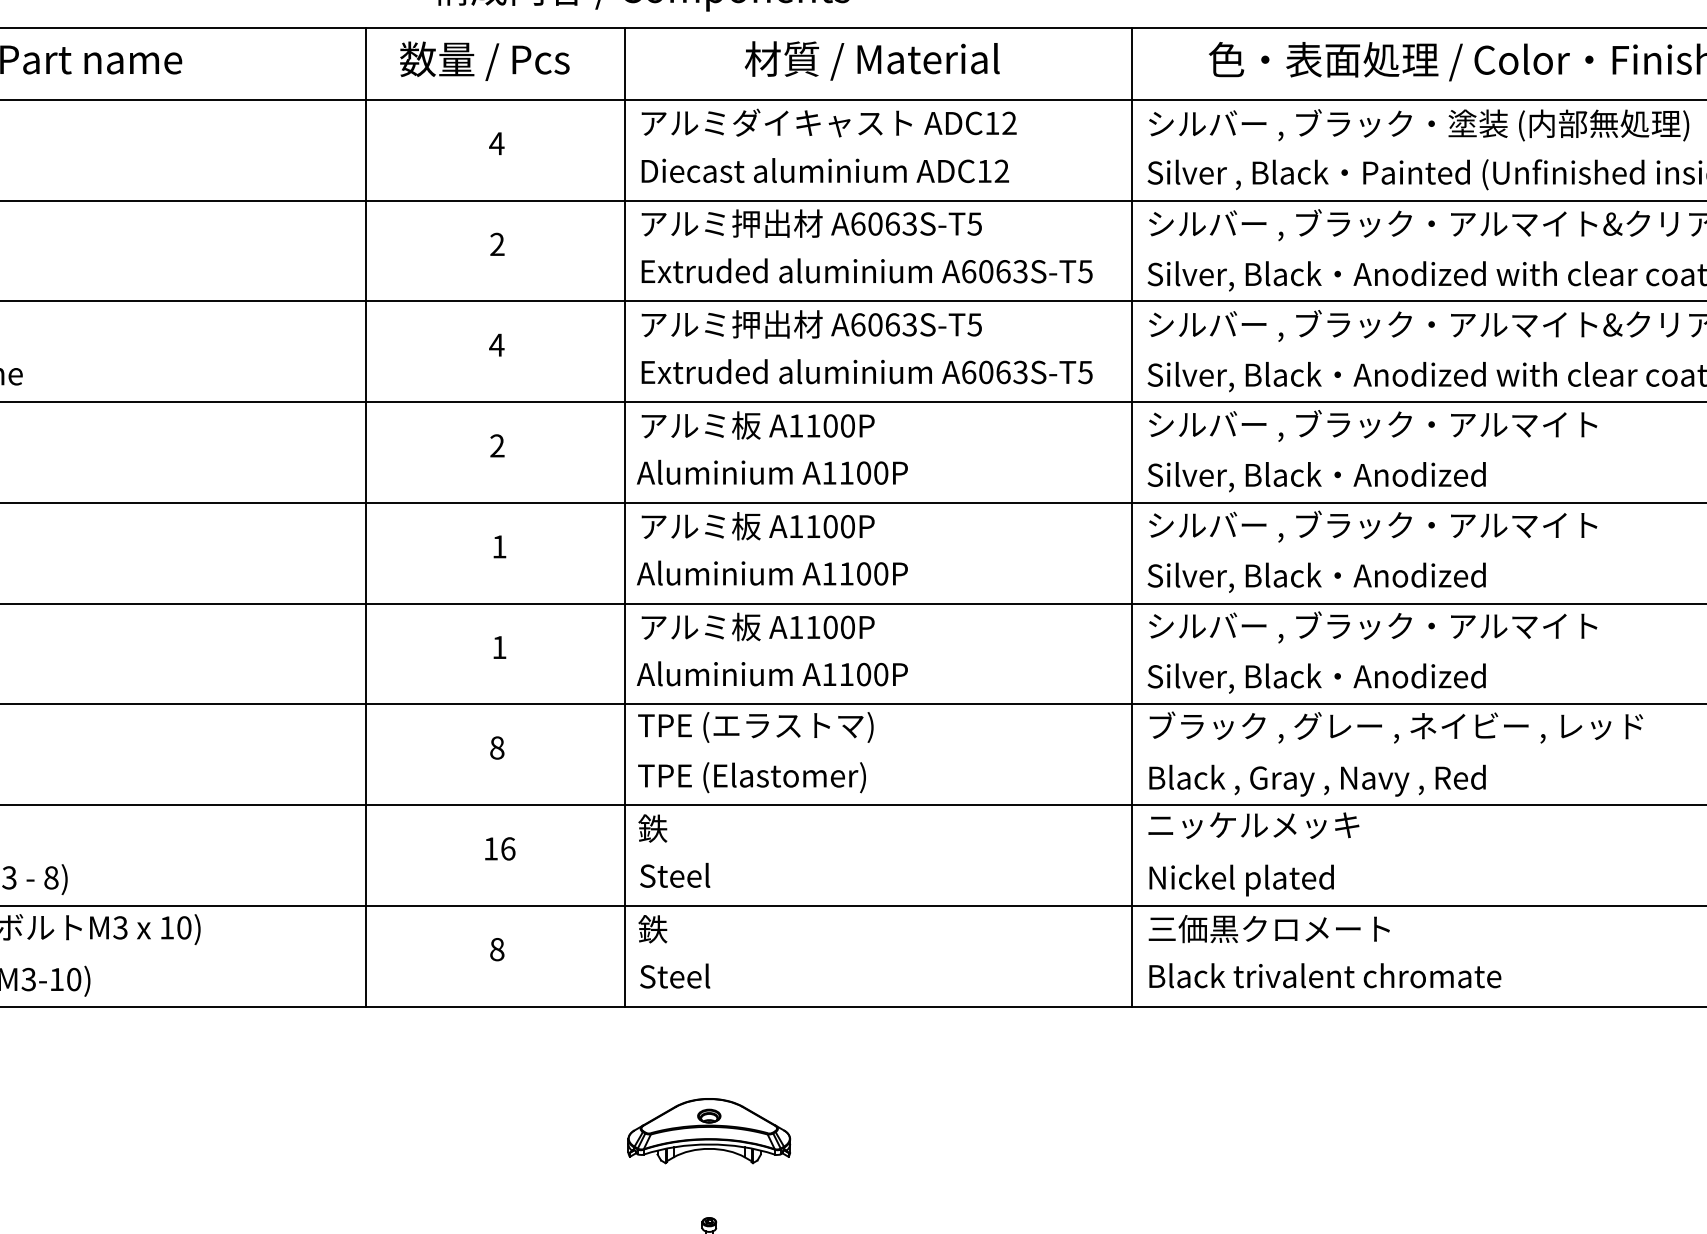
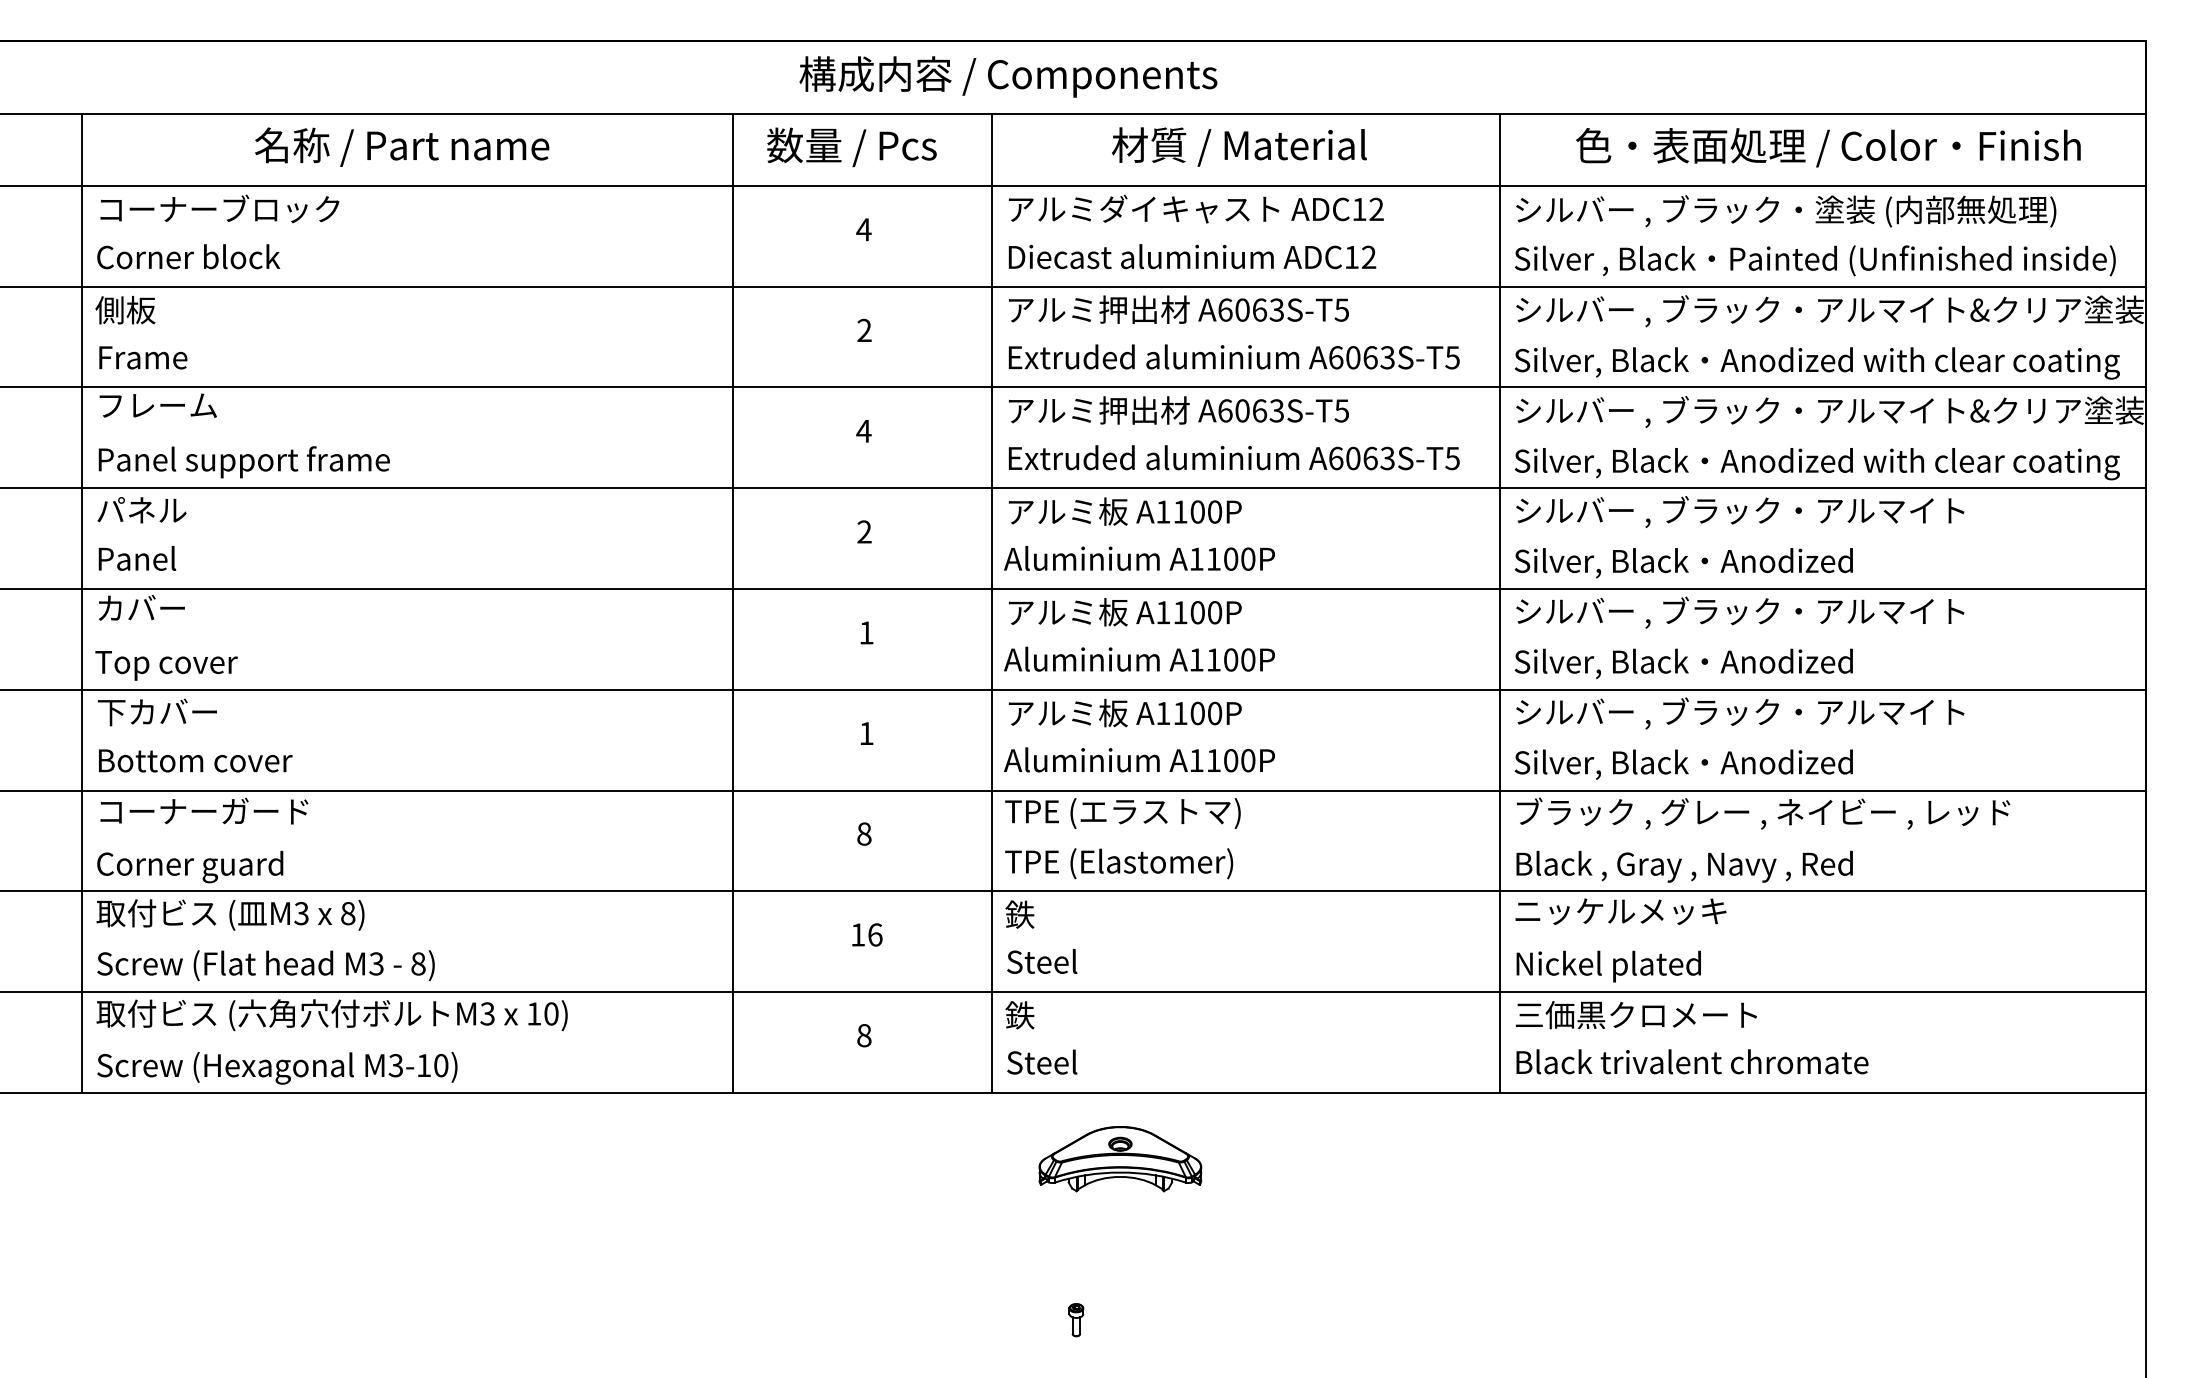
part: (709, 1131) -> (1120, 1159), moved

